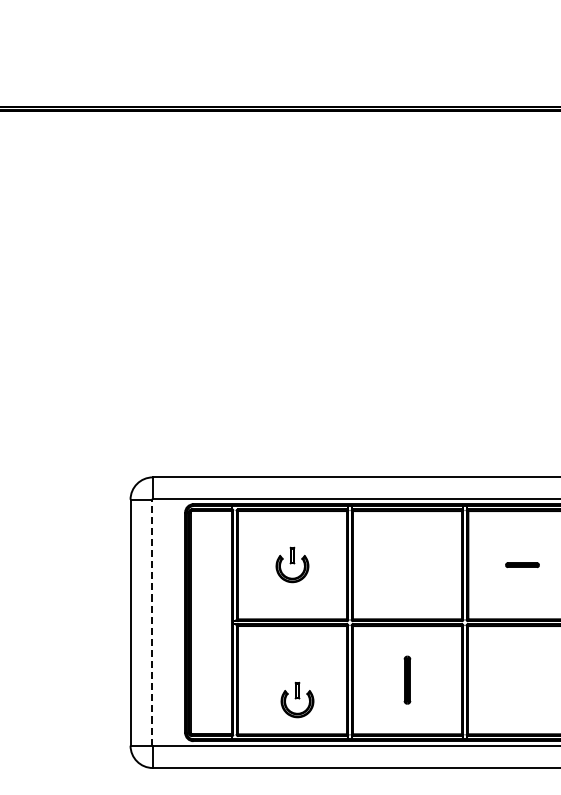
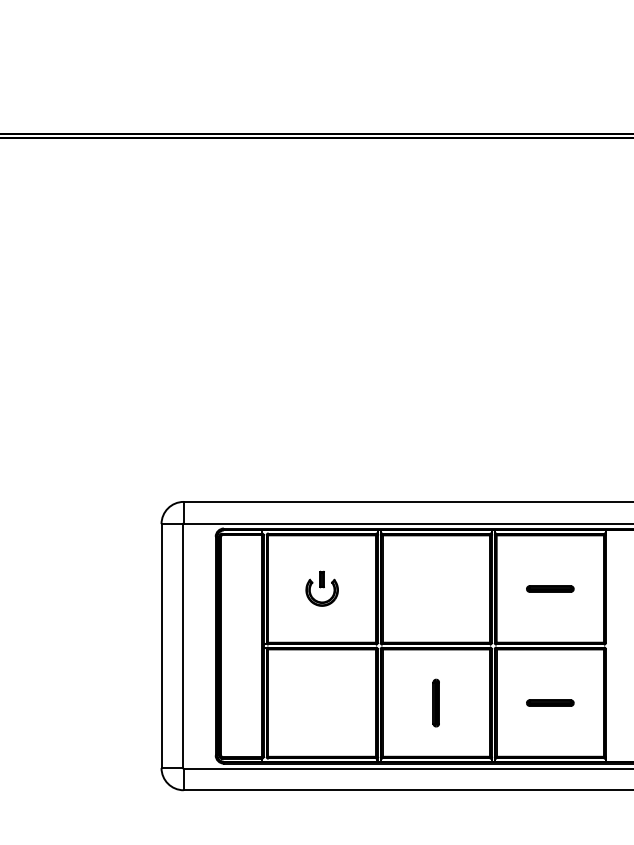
part: (522, 564) -> (550, 588), size x1.43
line: (152, 623) -> (183, 646), dashed -> solid
part: (522, 679) -> (550, 702), added
part: (296, 699) -> (326, 722), removed

